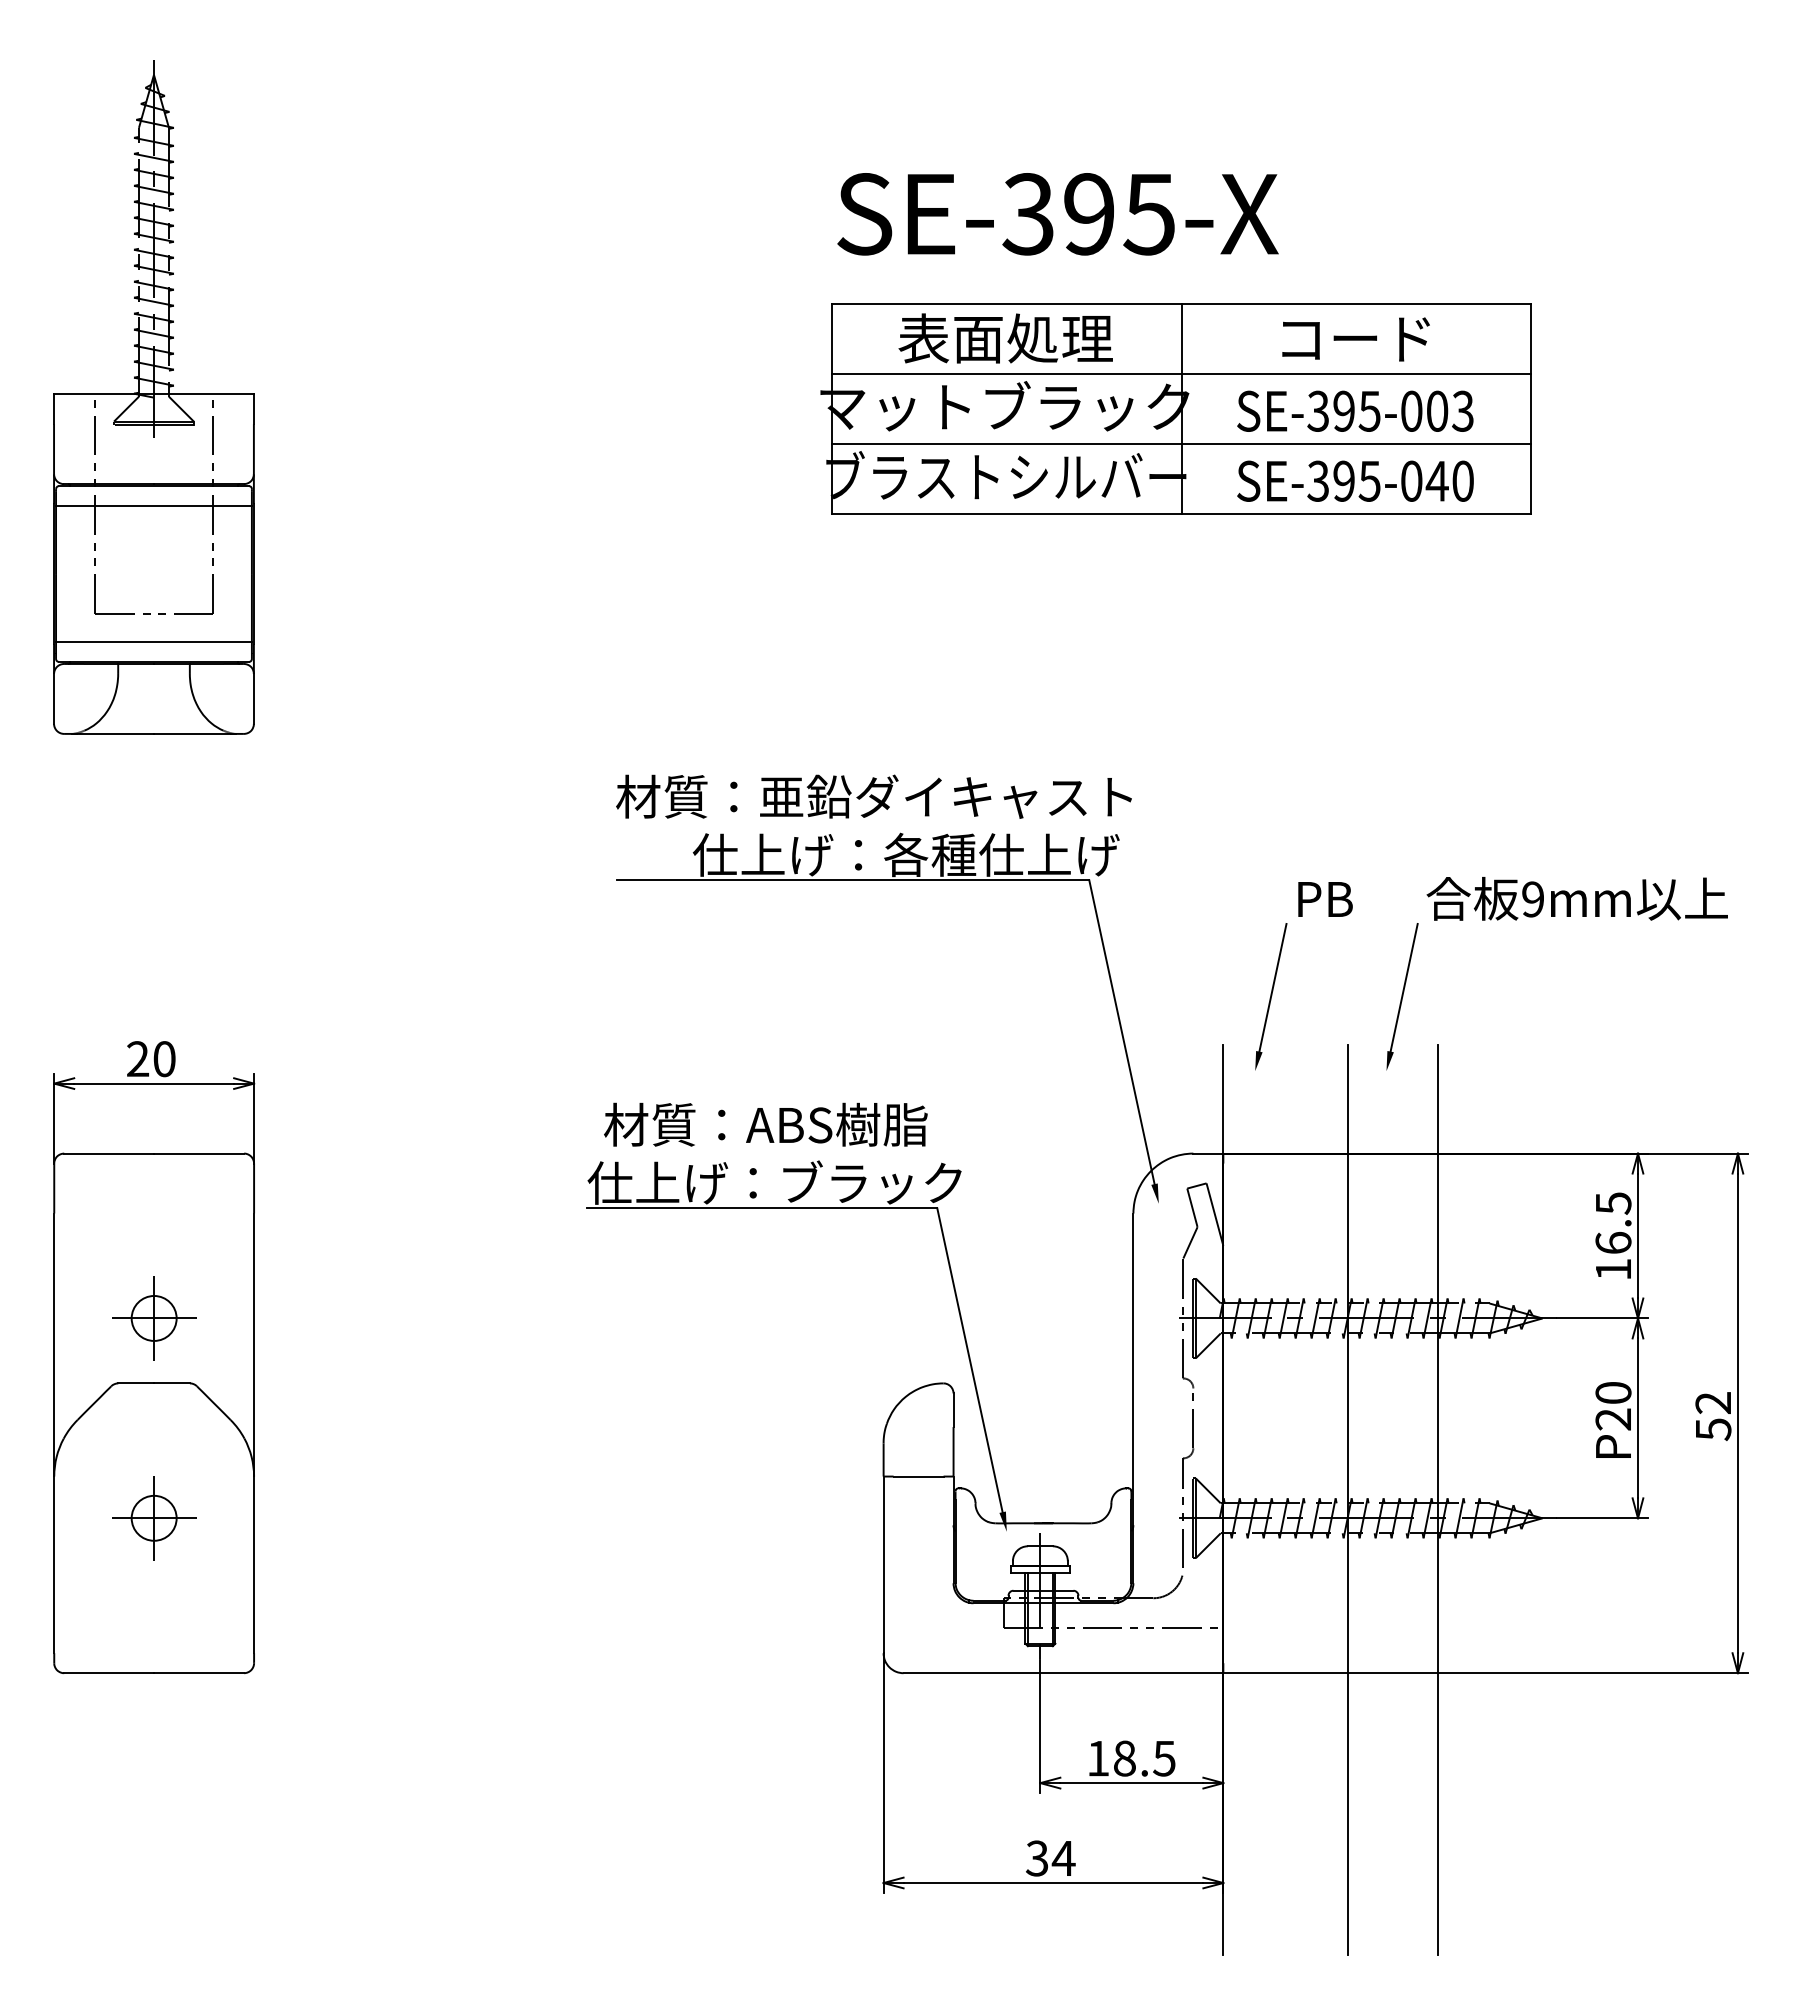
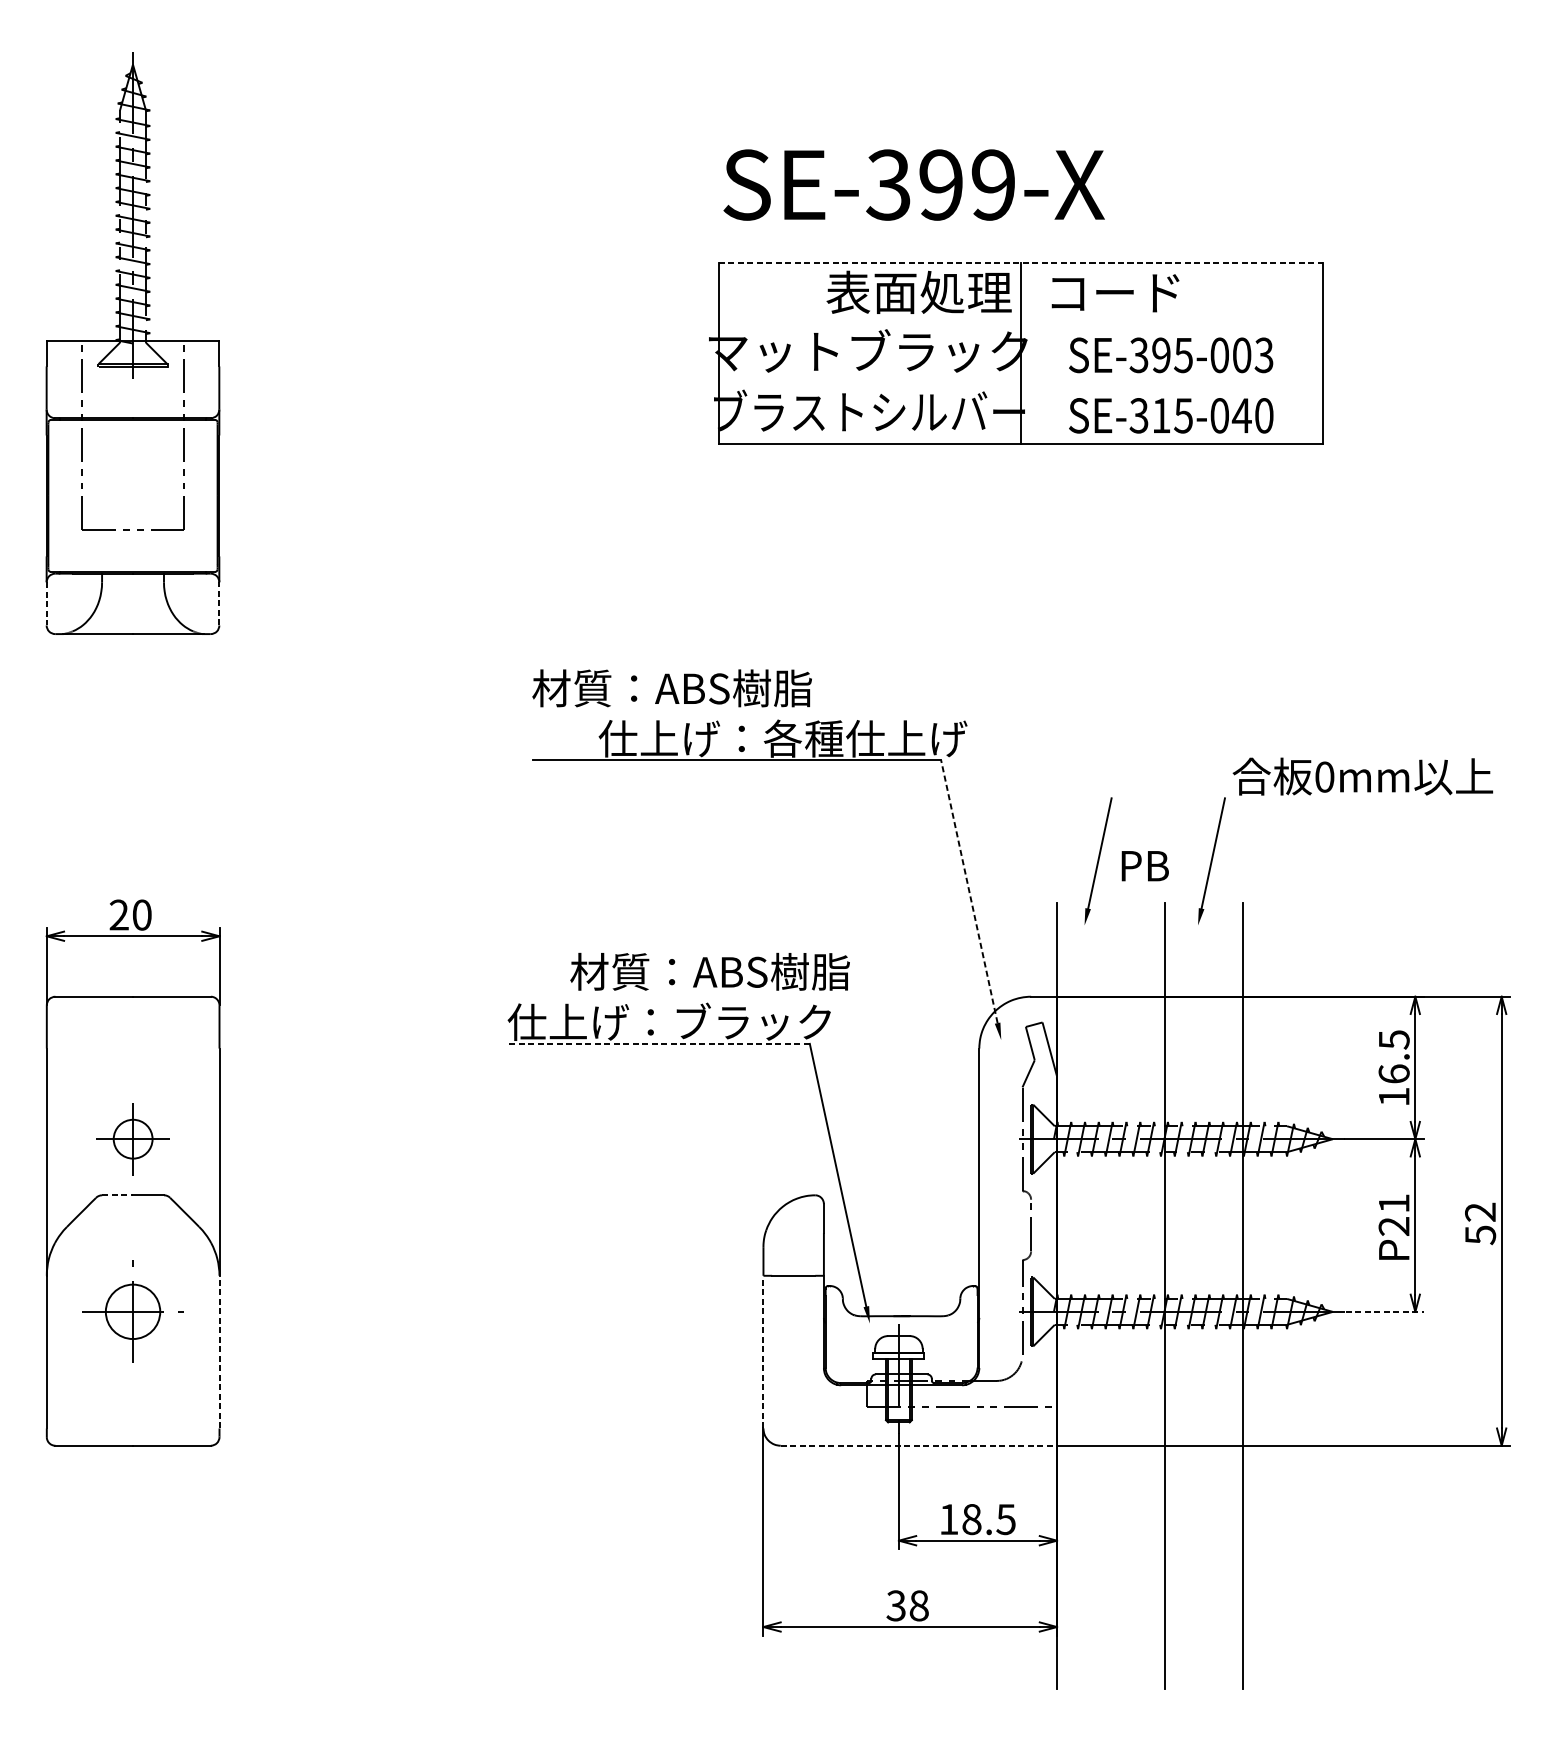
text: (1148, 214) -> (992, 185), SE-395-X -> SE-399-X
line: (1181, 304) -> (1020, 263), solid -> dashed
text: (1005, 338) -> (918, 292), moved
text: (1355, 339) -> (1115, 293), moved
line: (1181, 374) -> (1020, 323), removed
line: (1181, 444) -> (1020, 384), removed
text: (1343, 480) -> (1160, 415), SE-395-040 -> SE-315-040
line: (153, 506) -> (132, 437), removed
line: (153, 641) -> (132, 554), removed
line: (54, 698) -> (47, 603), solid -> dashed
line: (253, 698) -> (218, 603), solid -> dashed
text: (944, 796) -> (816, 688), 材質：亜鉛ダイキャスト -> 材質：ABS樹脂
text: (1325, 899) -> (1145, 866), moved
text: (1533, 899) -> (1325, 777), 9mm -> 0mm
line: (1121, 1032) -> (969, 892), solid -> dashed
text: (765, 1124) -> (709, 971), moved
line: (762, 1208) -> (658, 1044), solid -> dashed
line: (136, 1383) -> (117, 1195), solid -> dashed
text: (1613, 1392) -> (1394, 1203), P20 -> P21
part: (154, 1518) -> (133, 1312), size x1.4
line: (1603, 1518) -> (1385, 1312), solid -> dashed
line: (254, 1564) -> (219, 1351), solid -> dashed
line: (883, 1564) -> (763, 1351), solid -> dashed
line: (1063, 1673) -> (918, 1445), solid -> dashed
text: (1063, 1858) -> (918, 1605), 34 -> 38

